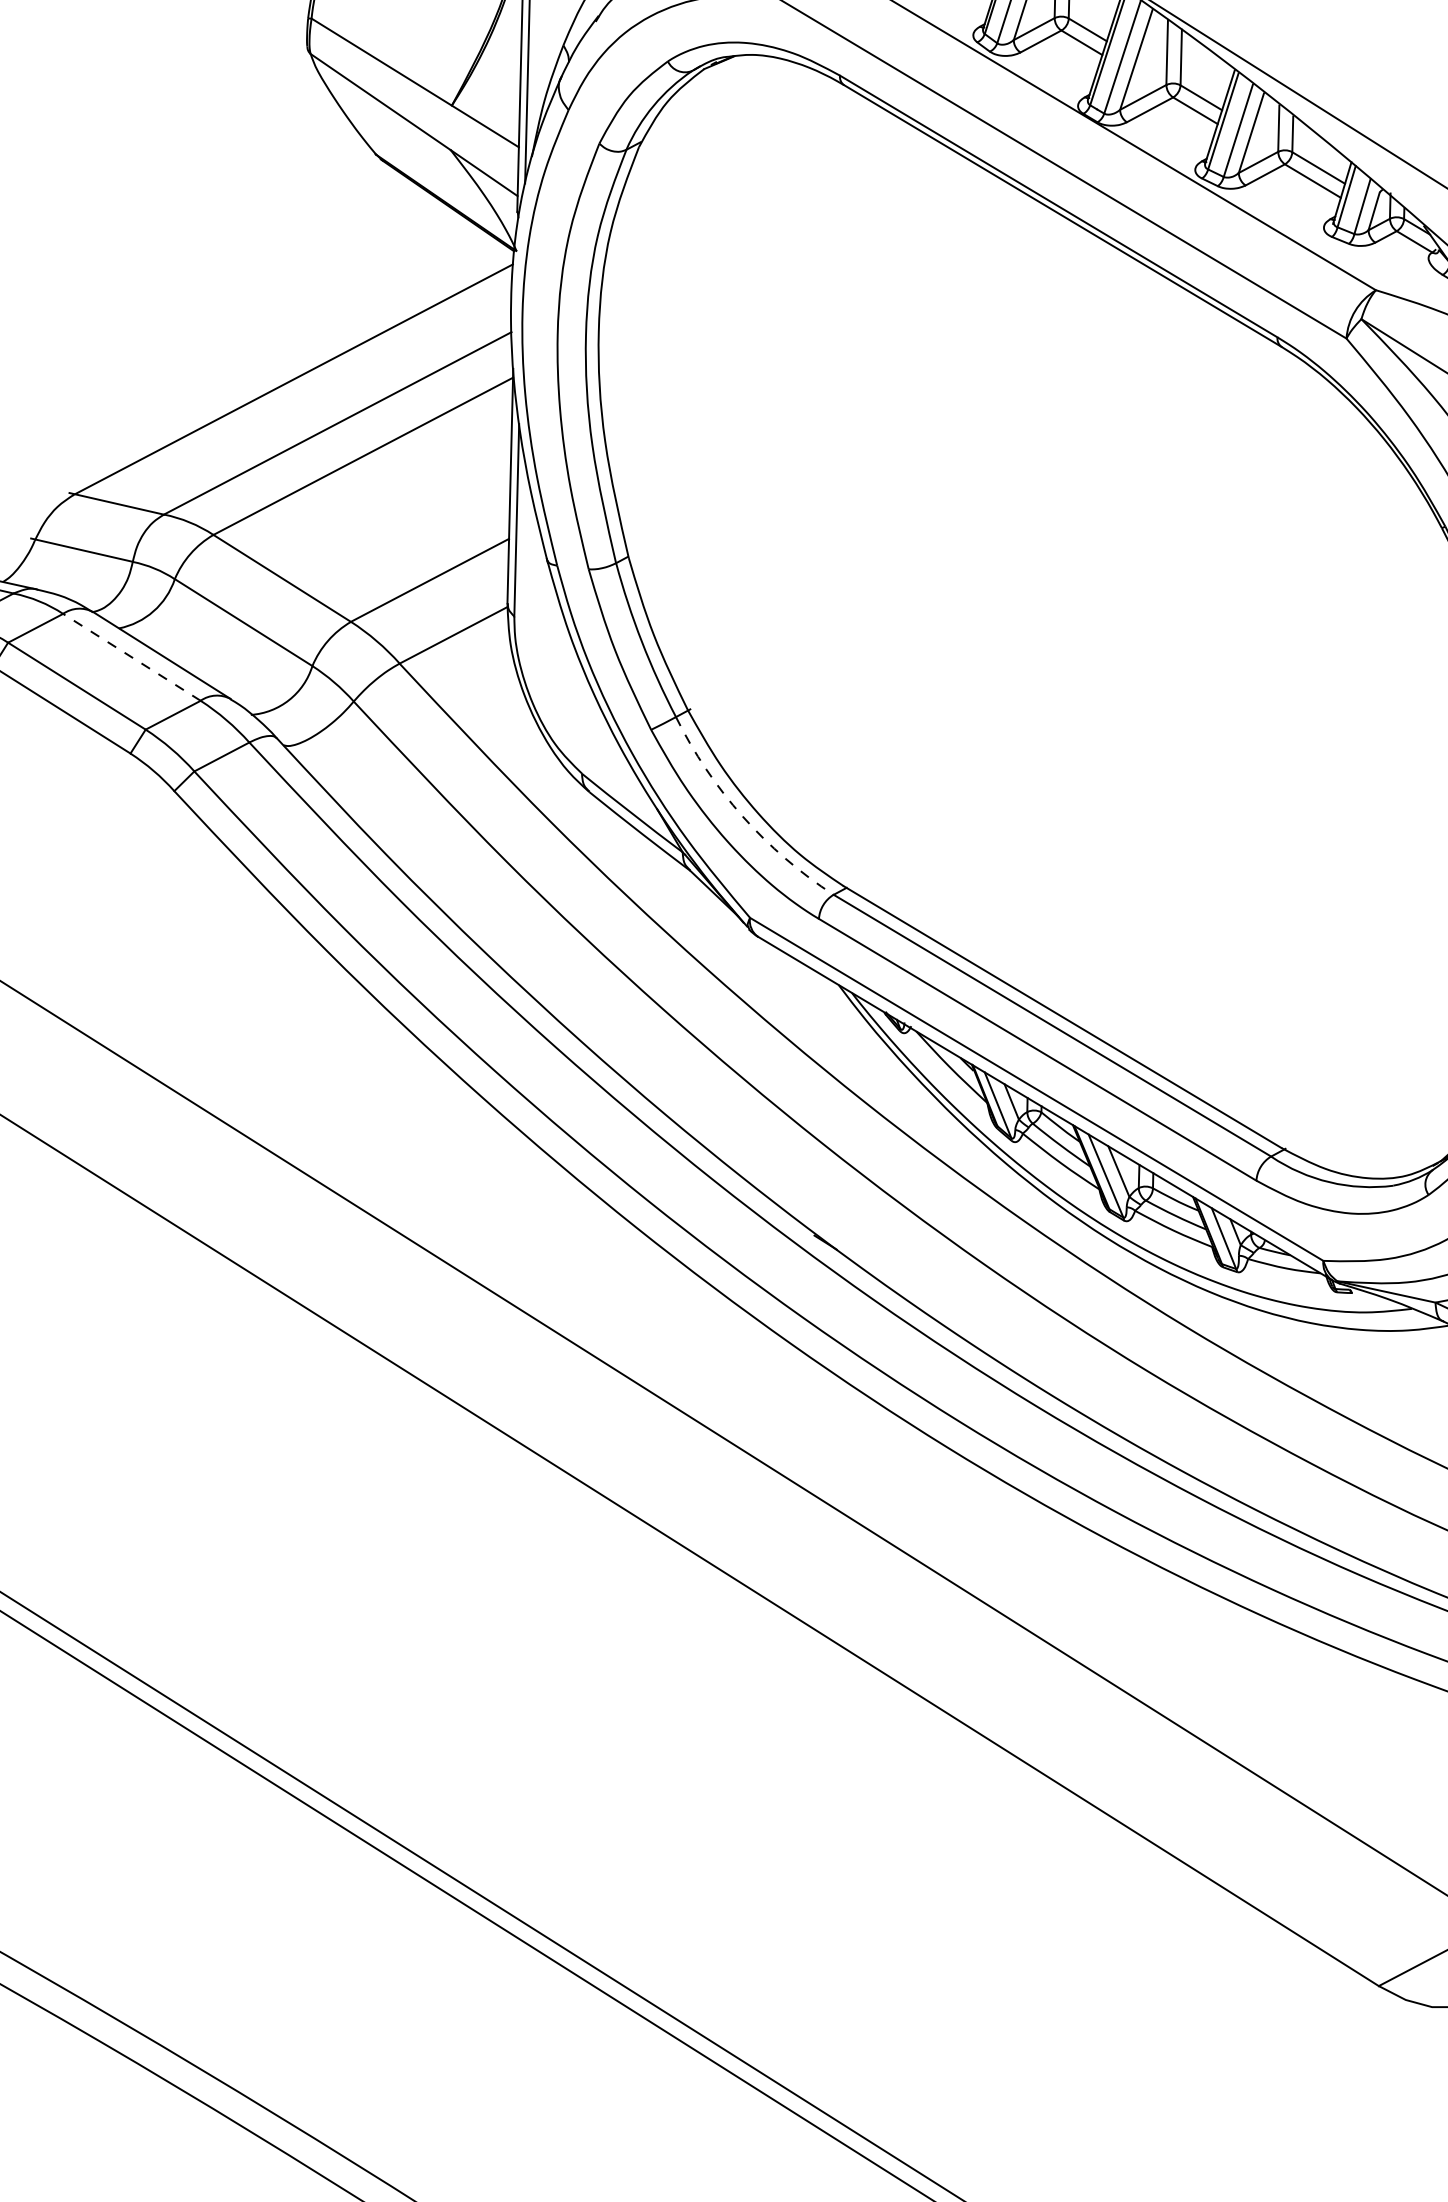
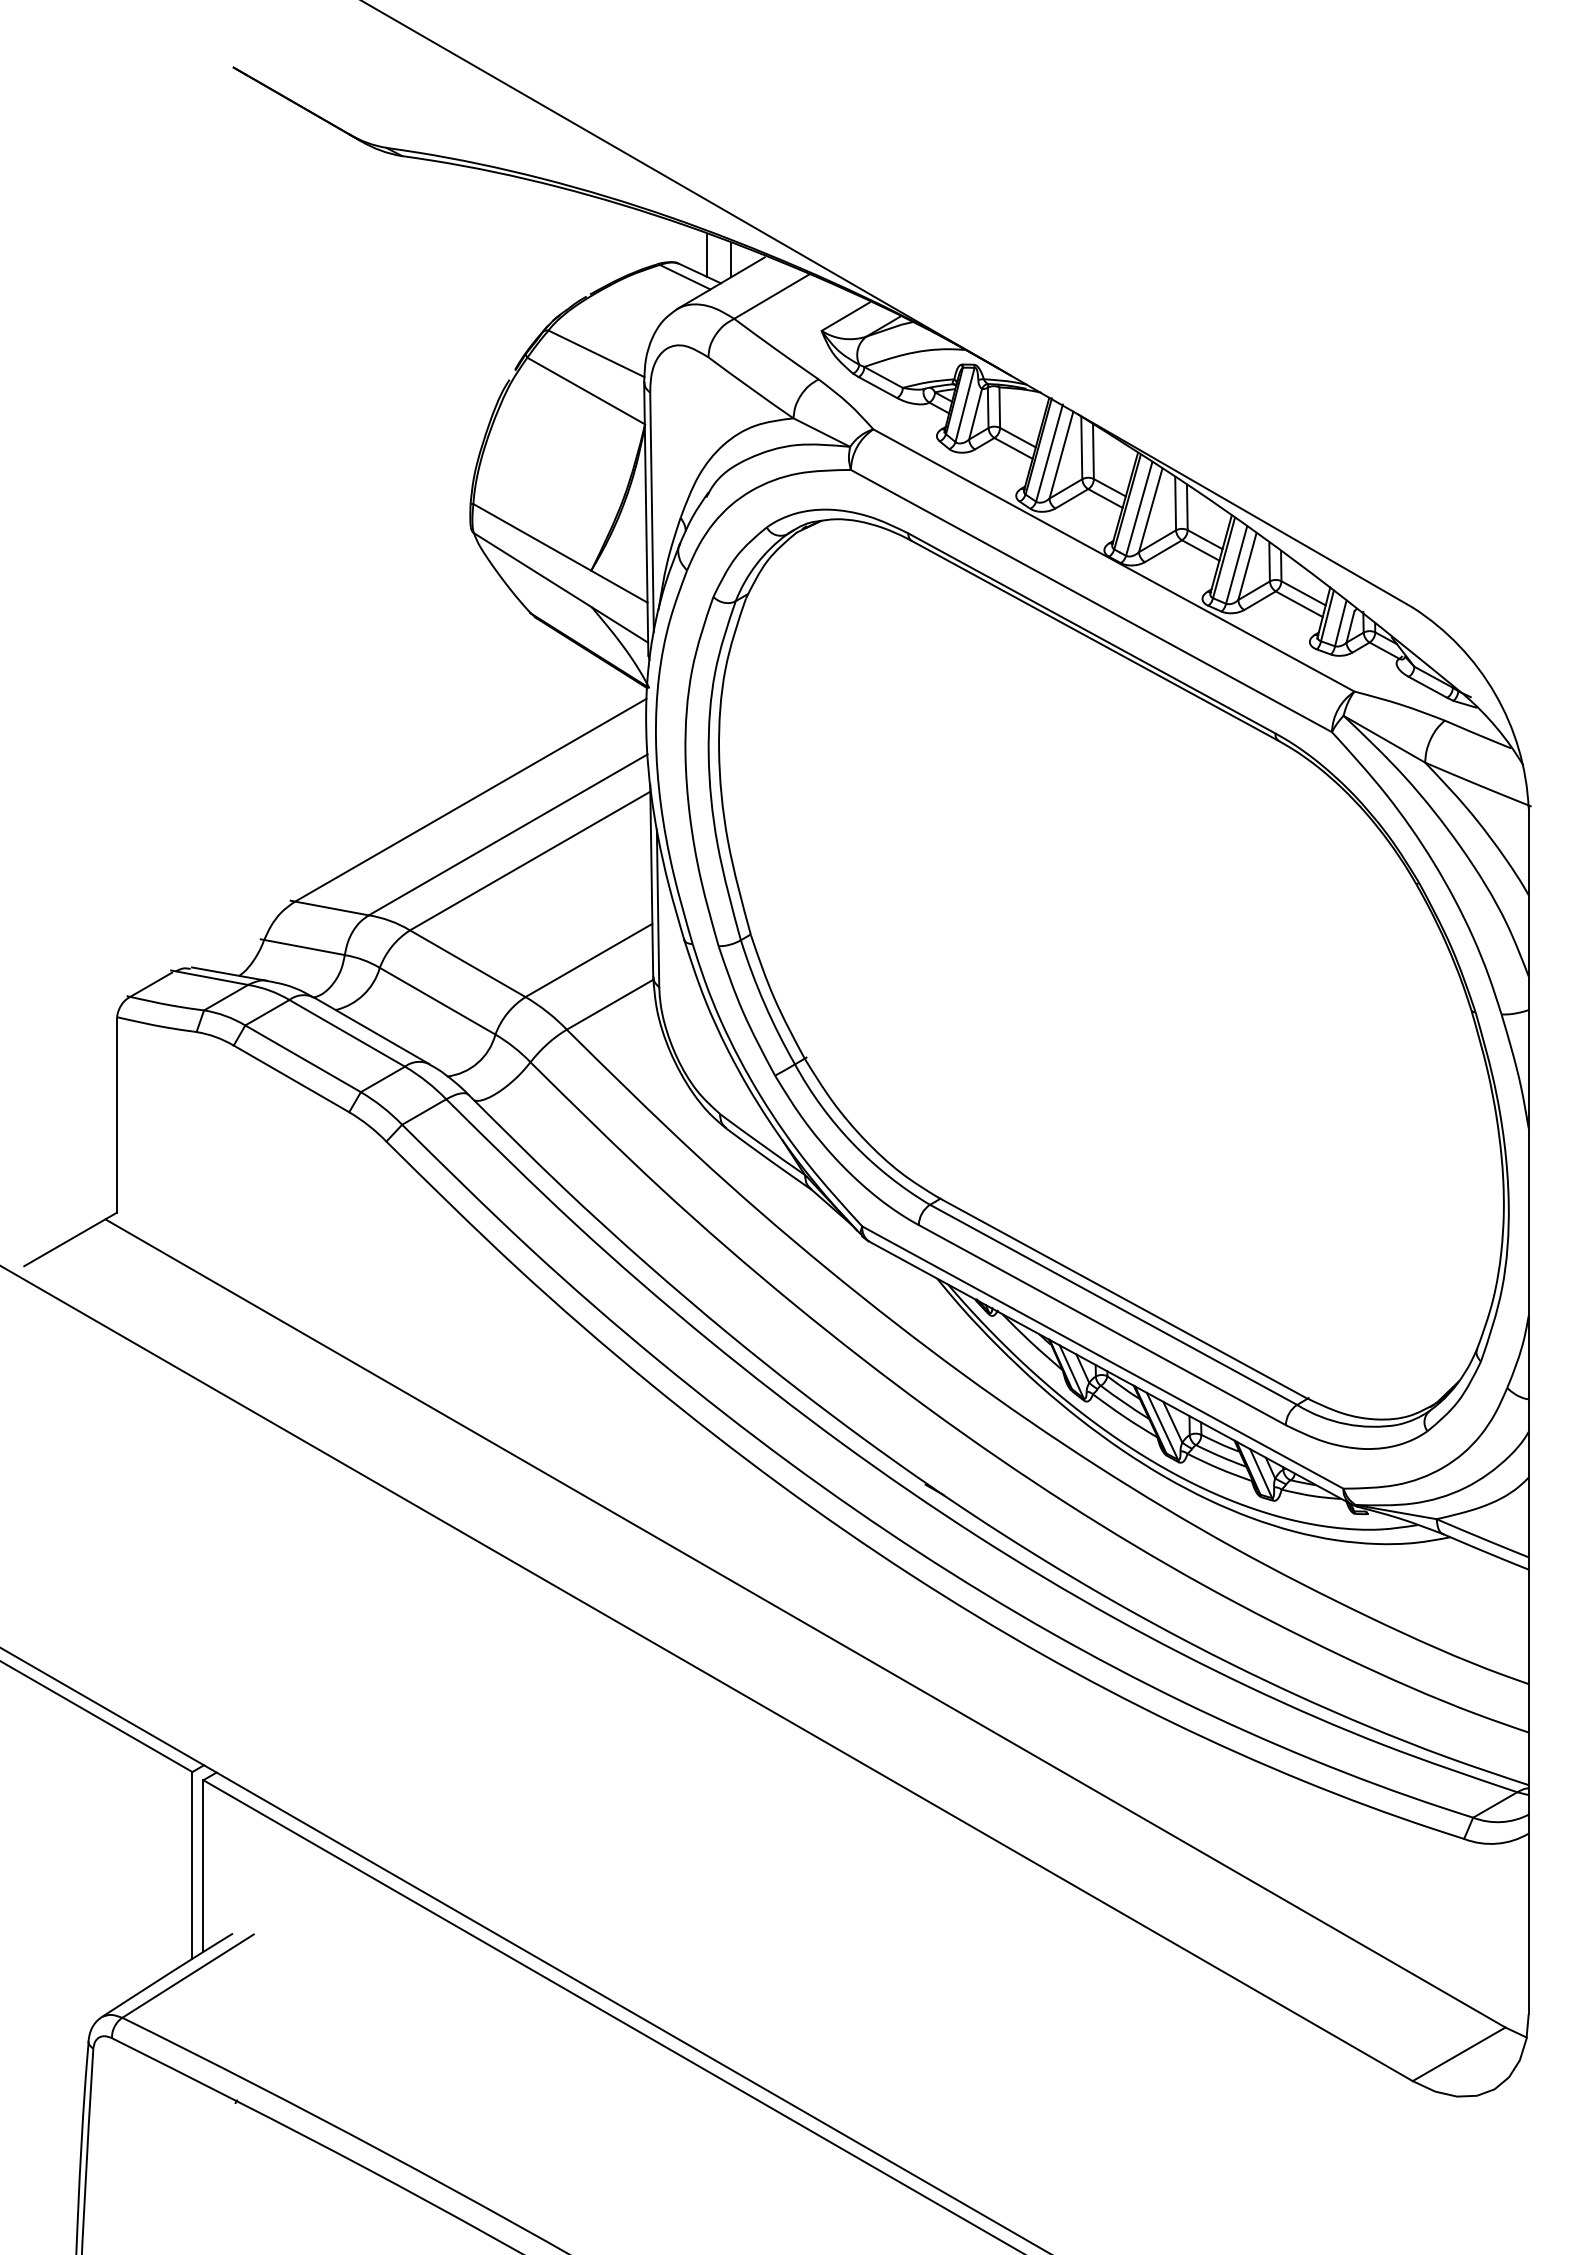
line: (132, 657) -> (347, 1033), dashed -> solid
arc: (743, 816) -> (853, 1143), dashed -> solid

